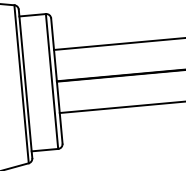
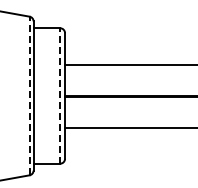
line: (52, 80) -> (60, 95), solid -> dashed
line: (21, 83) -> (29, 95), solid -> dashed

